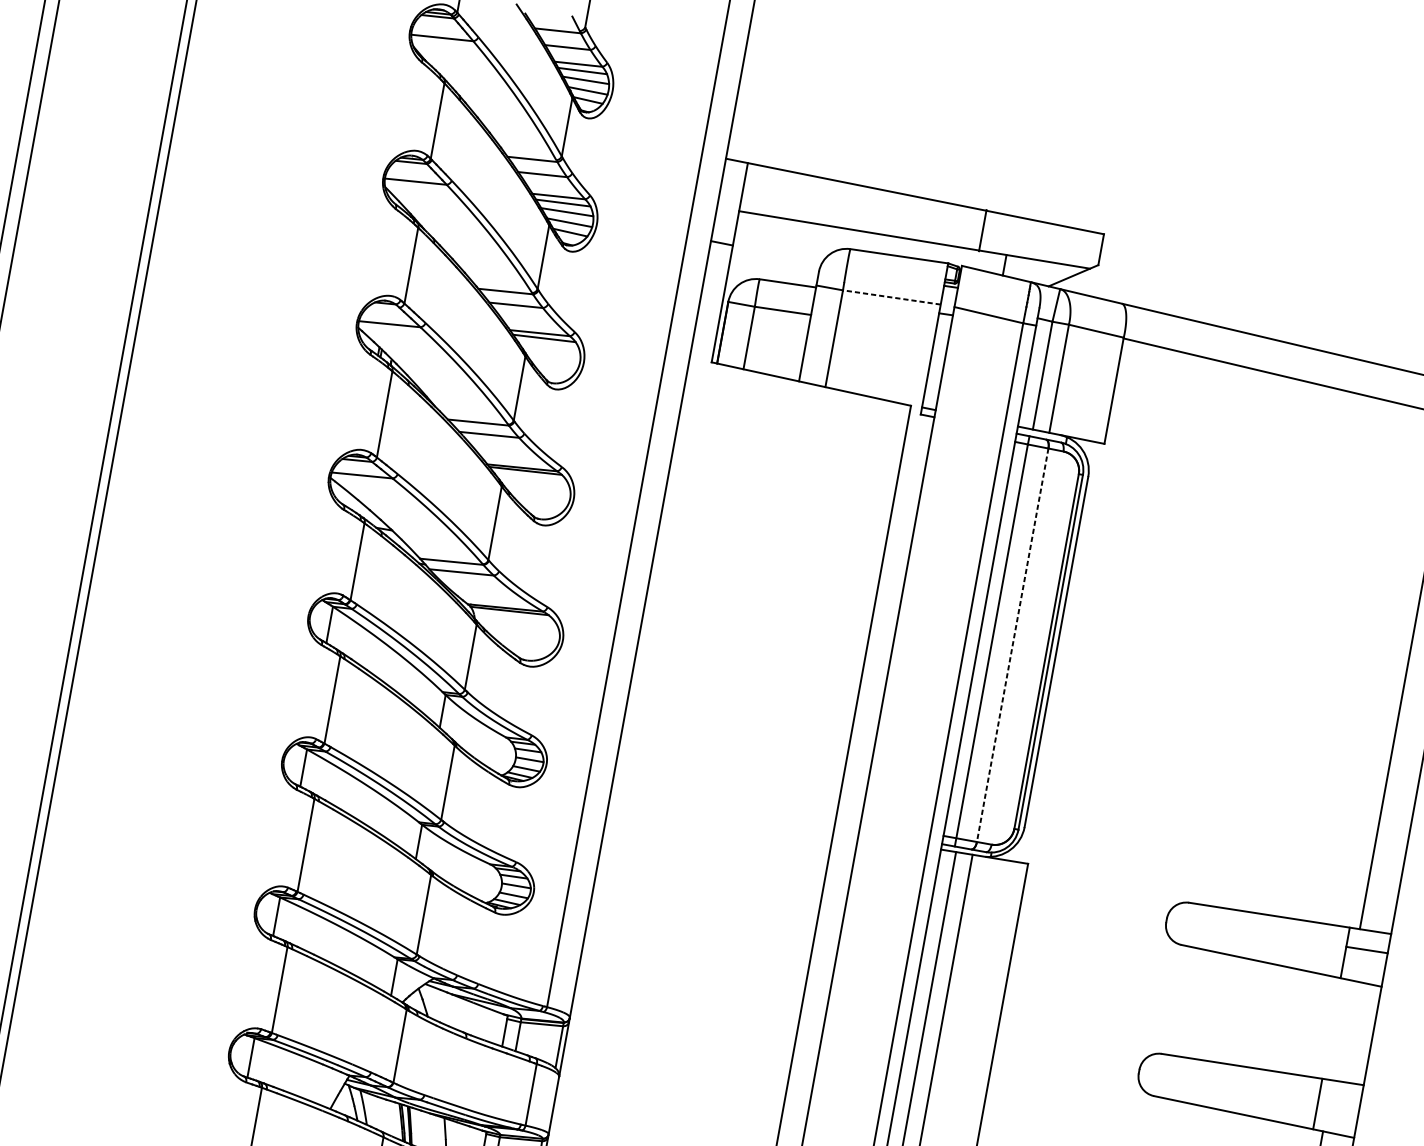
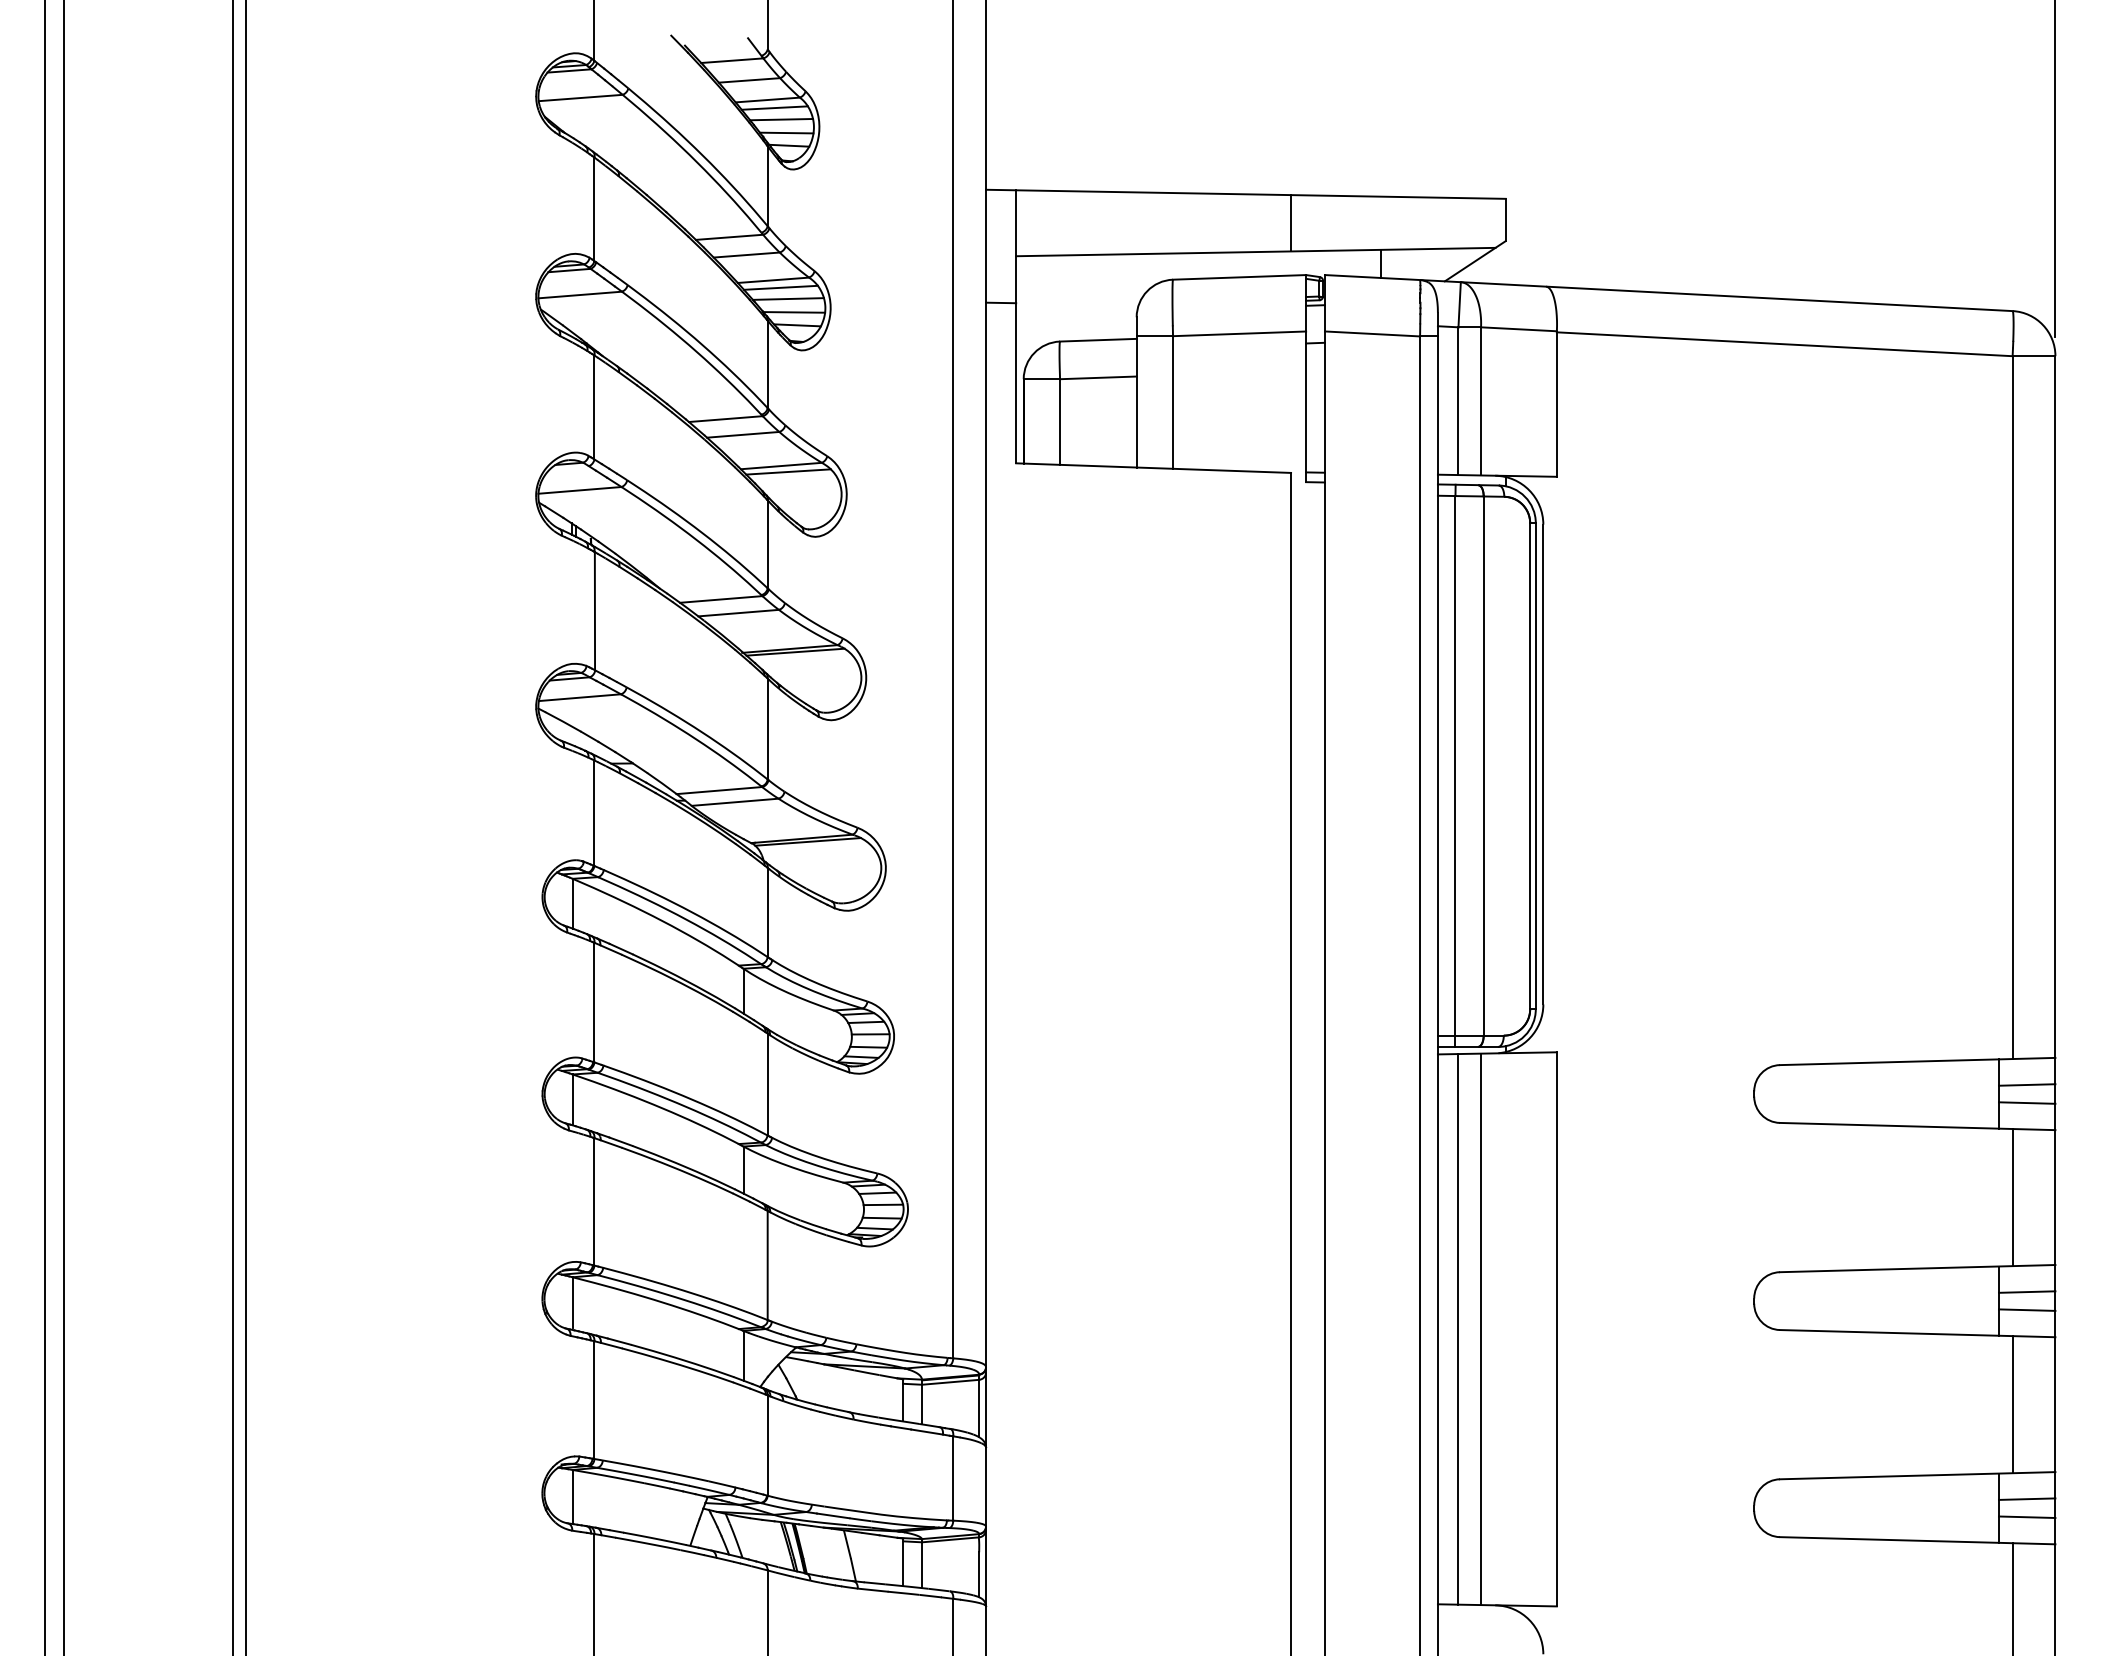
line: (983, 230) -> (1291, 223), moved
line: (891, 297) -> (1239, 333), dashed -> solid
line: (1012, 645) -> (1483, 766), dashed -> solid
line: (1364, 962) -> (2026, 1102), added
line: (1341, 1030) -> (2012, 1197), added
line: (1339, 1100) -> (2026, 1291), added
line: (1336, 1113) -> (2026, 1309), added

